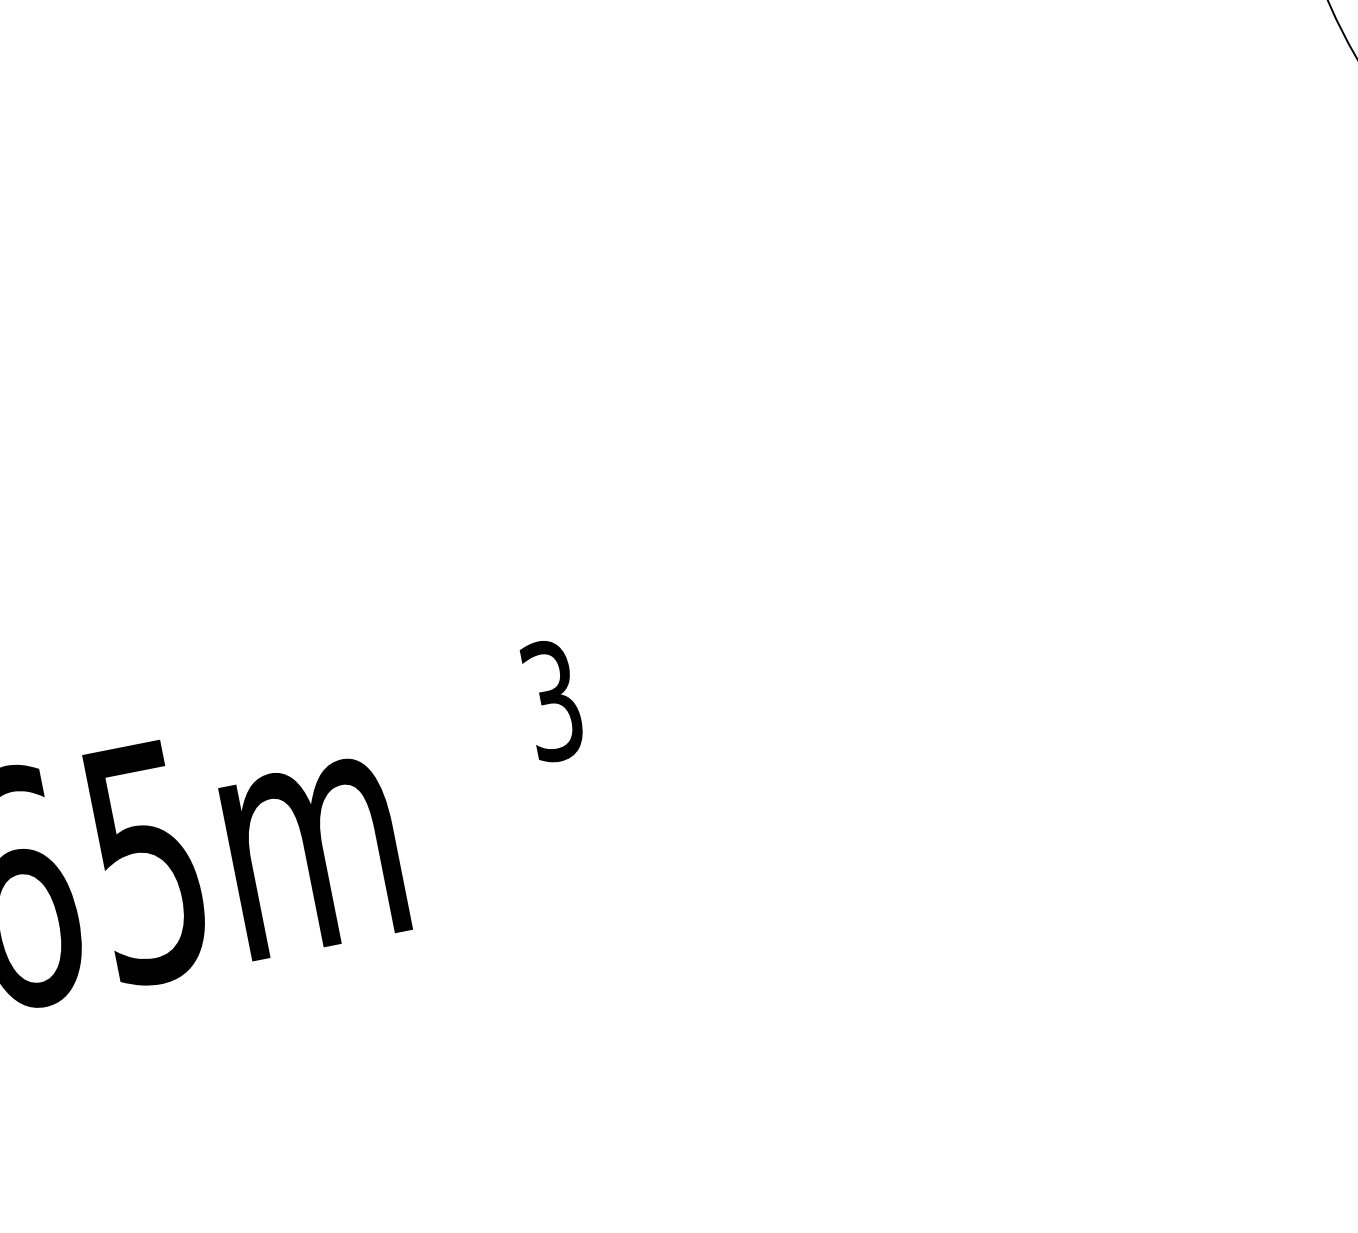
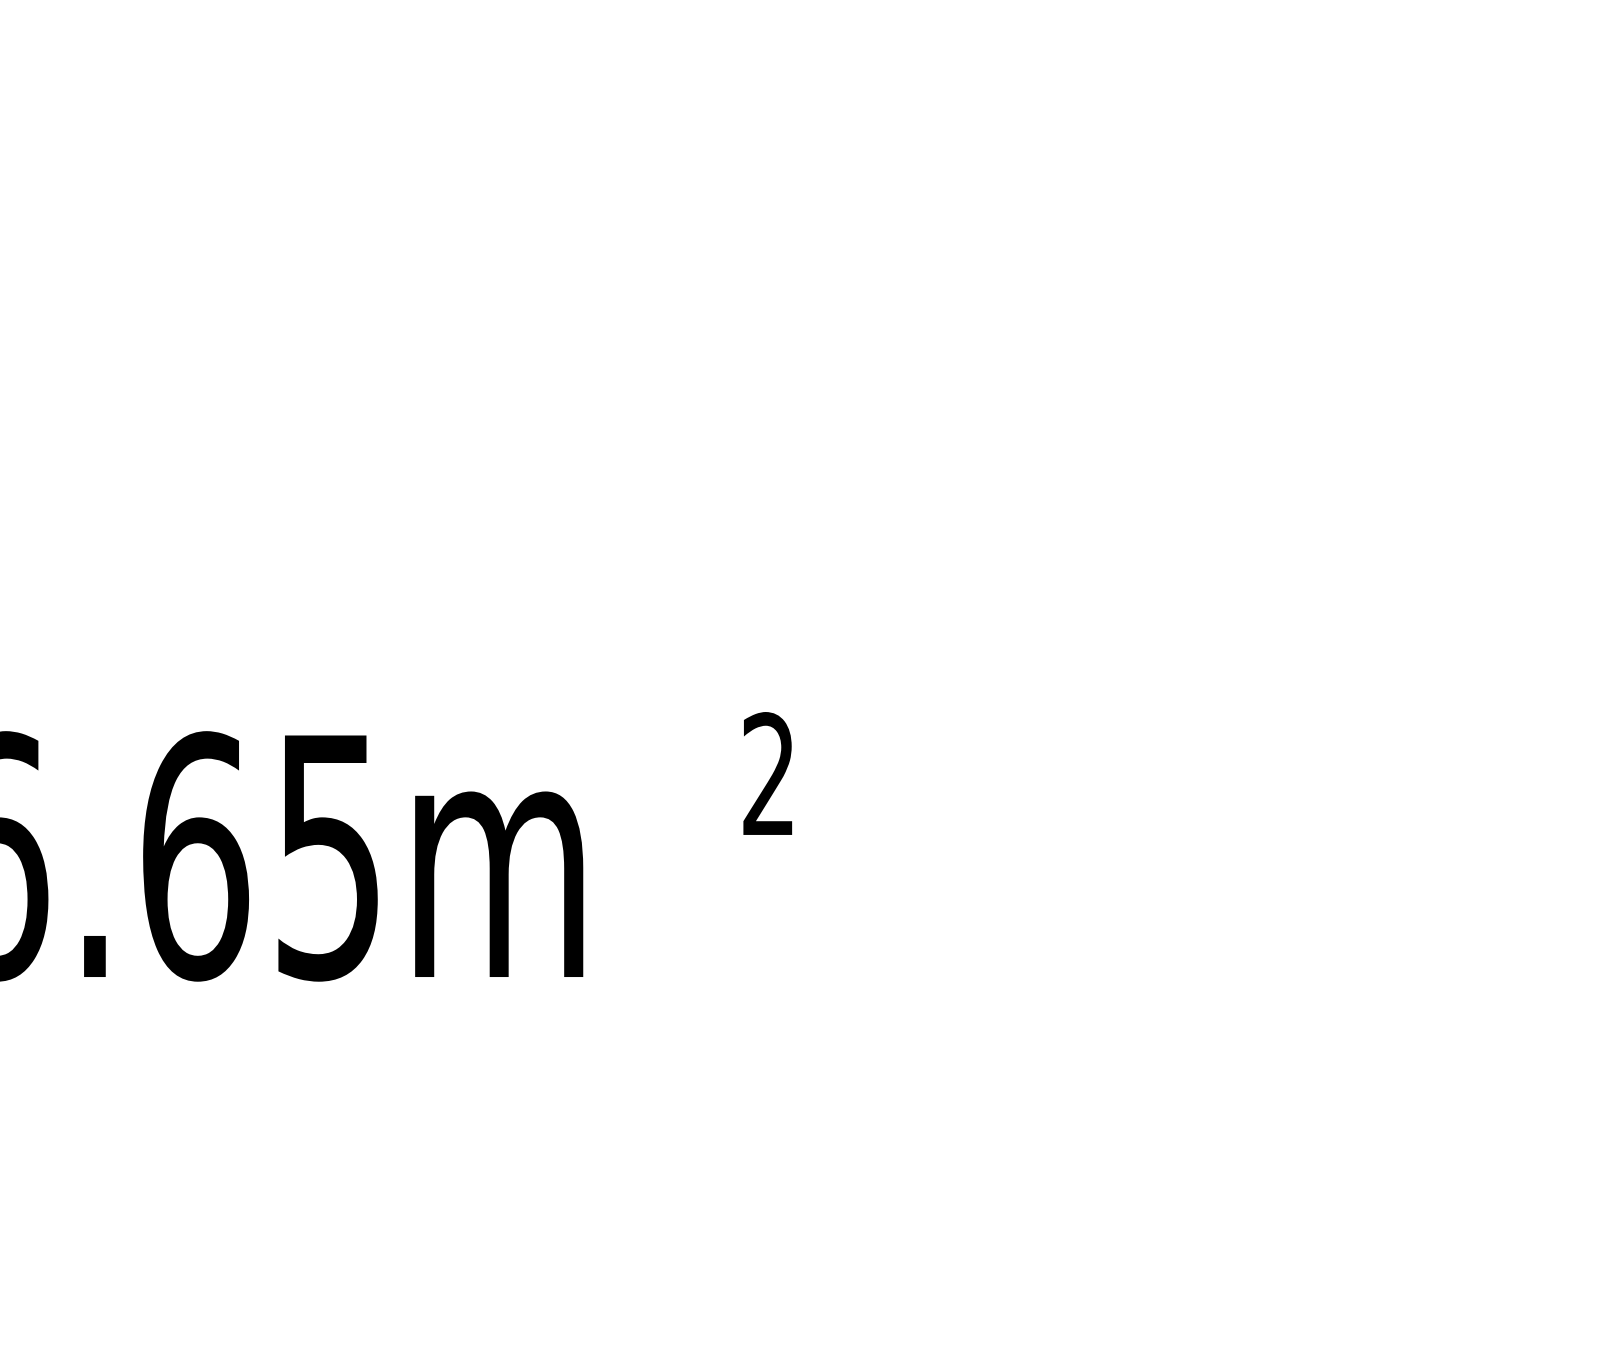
text: (552, 700) -> (768, 774), 3 -> 2

